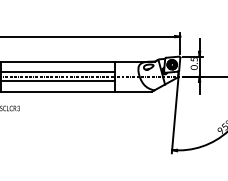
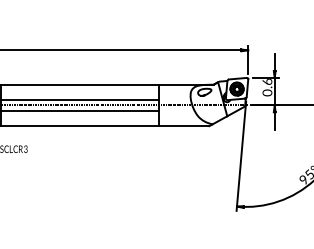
text: (194, 59) -> (267, 81), 0.5 -> 0.6

